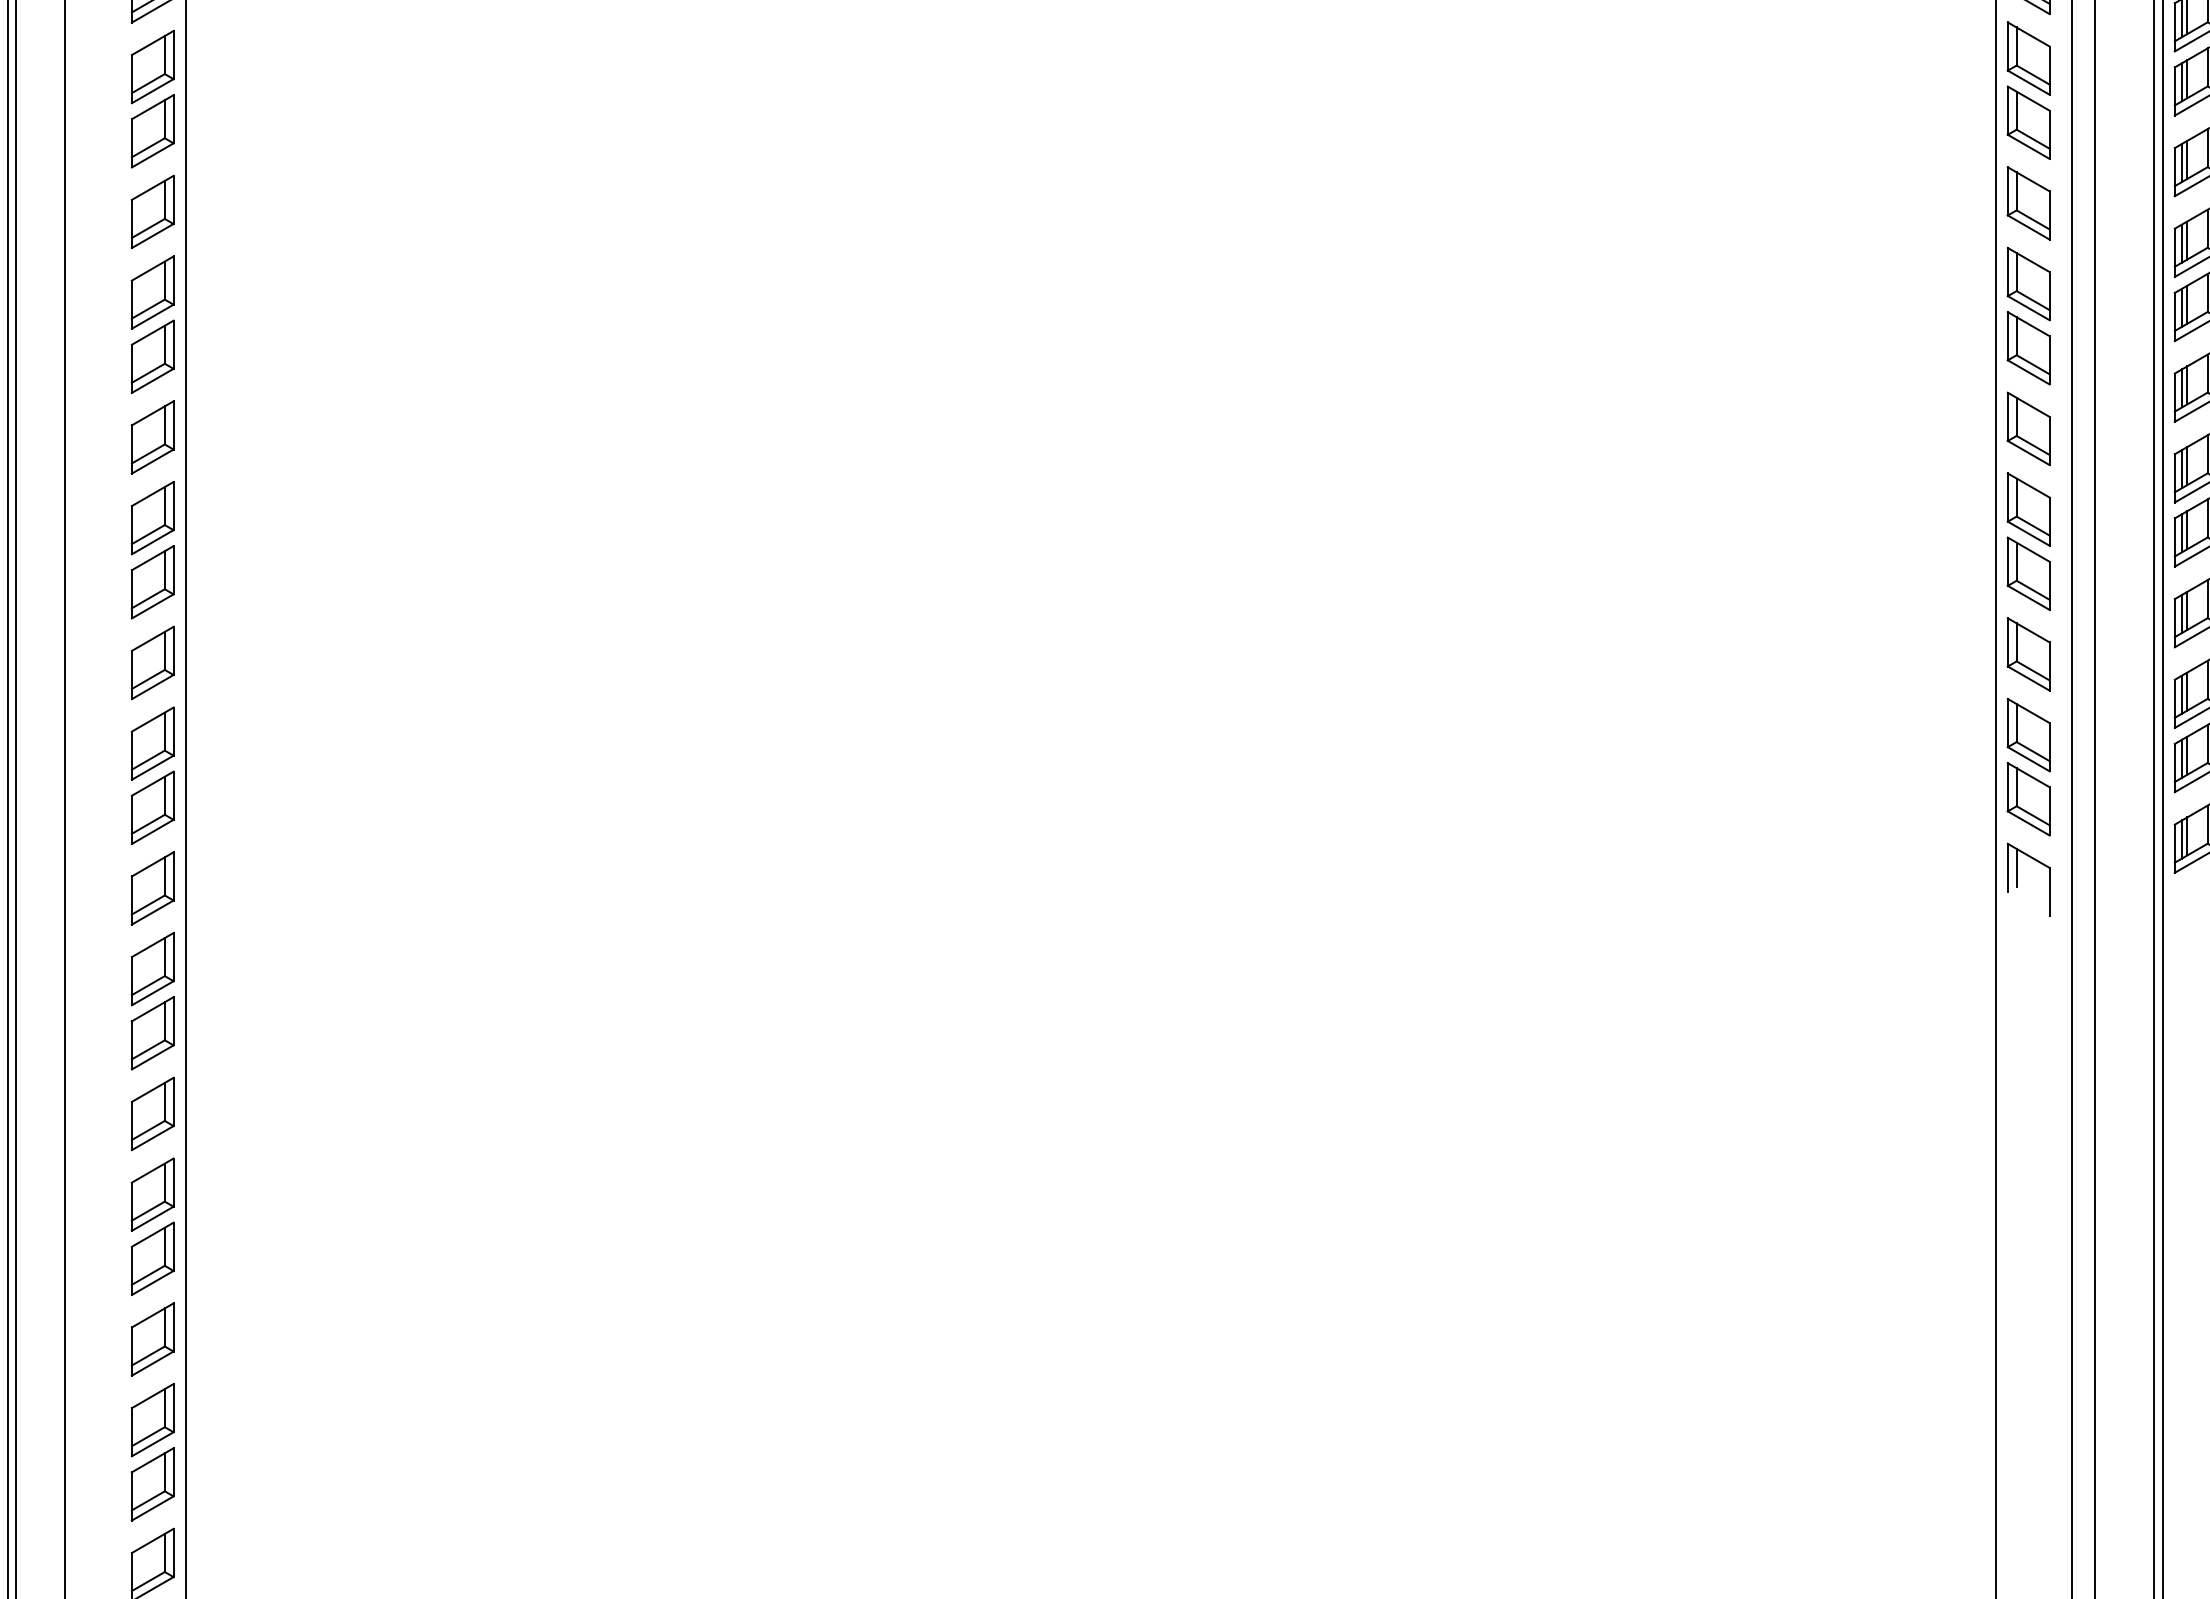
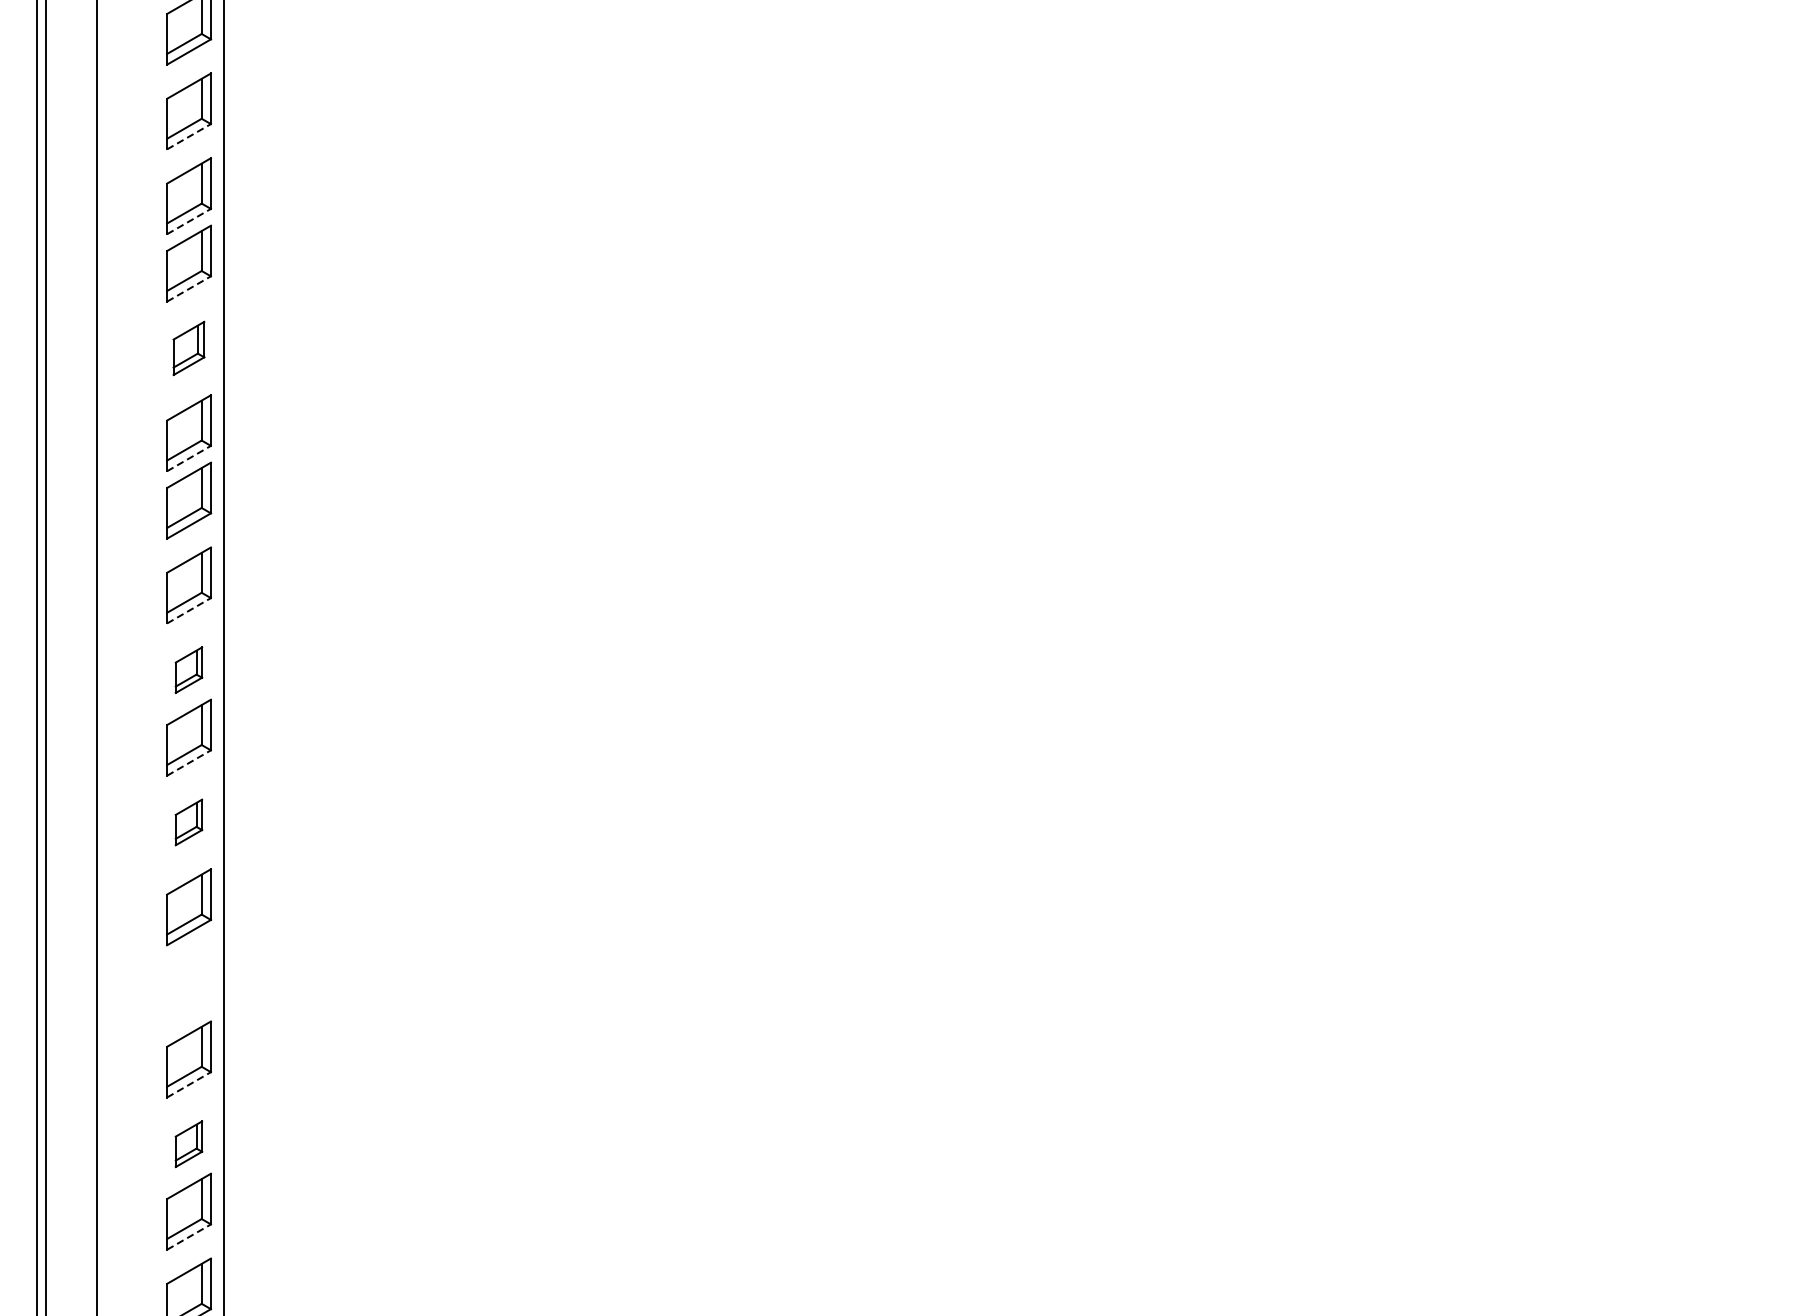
line: (153, 235) -> (189, 136), solid -> dashed
line: (153, 316) -> (189, 221), solid -> dashed
line: (153, 380) -> (189, 288), solid -> dashed
part: (152, 437) -> (188, 348), size x0.7
line: (153, 541) -> (189, 457), solid -> dashed
line: (153, 686) -> (189, 610), solid -> dashed
part: (152, 743) -> (188, 670), size x0.6
line: (153, 831) -> (189, 762), solid -> dashed
part: (152, 888) -> (188, 822), size x0.6
part: (152, 1033) -> (188, 974), removed
line: (153, 1137) -> (189, 1084), solid -> dashed
part: (152, 1194) -> (188, 1144), size x0.6
line: (153, 1282) -> (189, 1236), solid -> dashed

